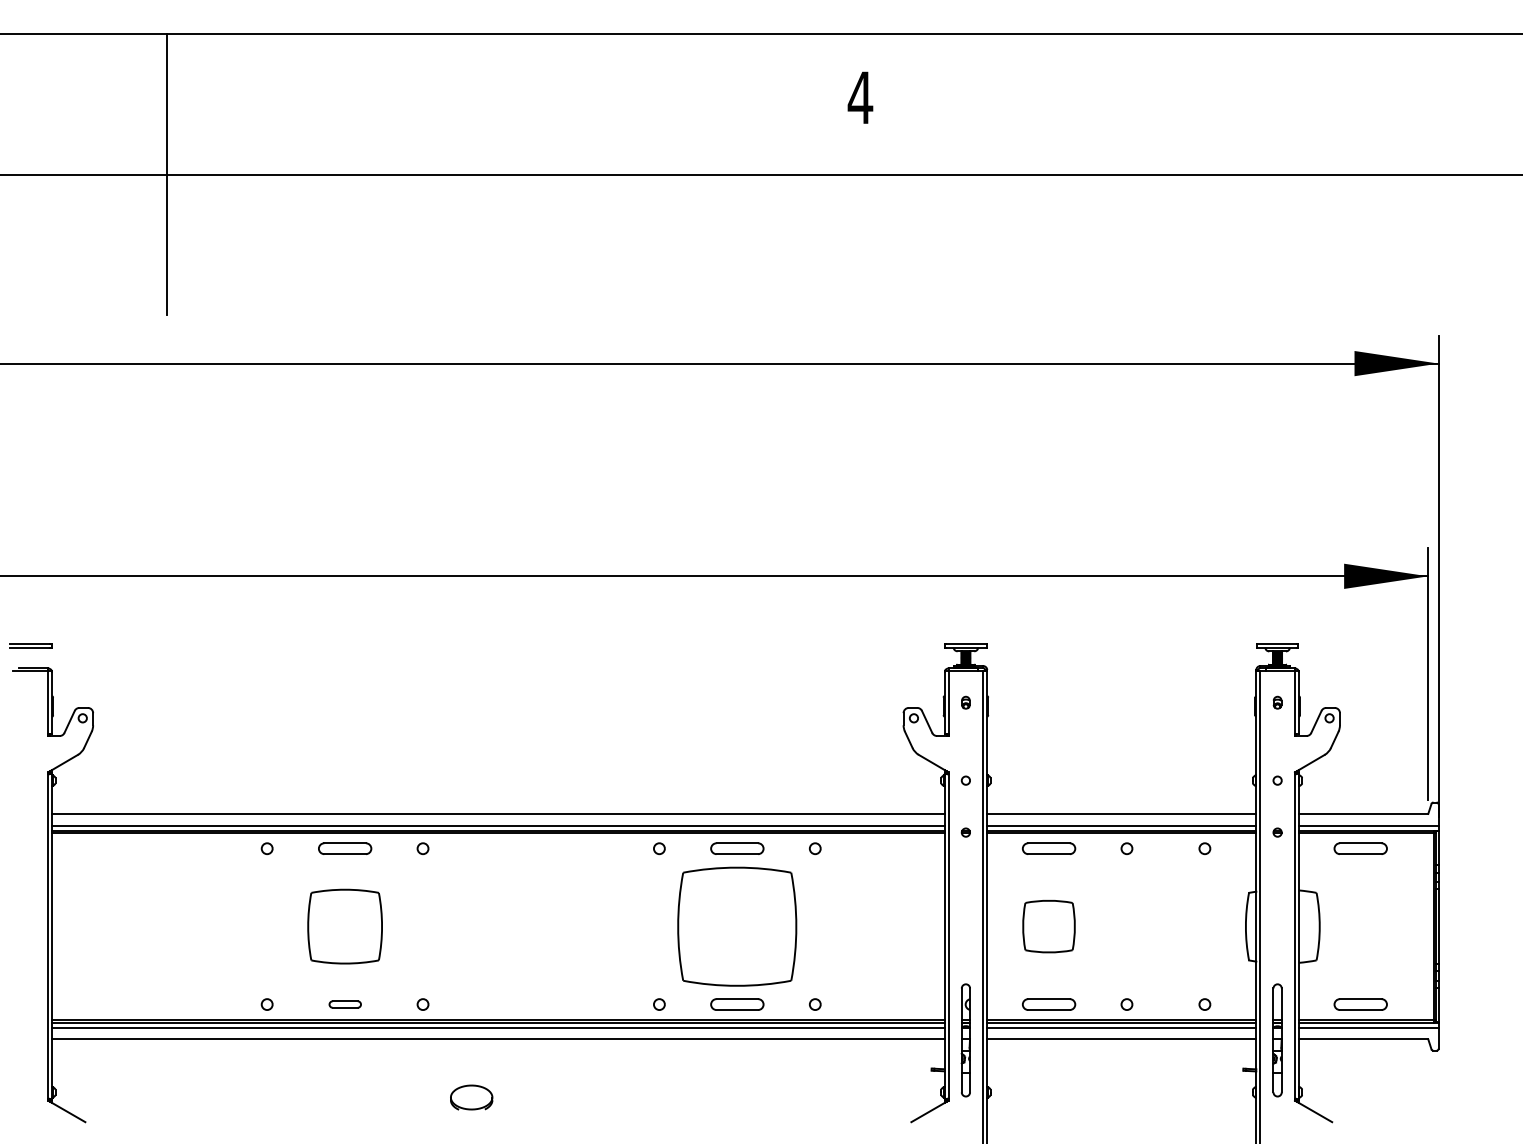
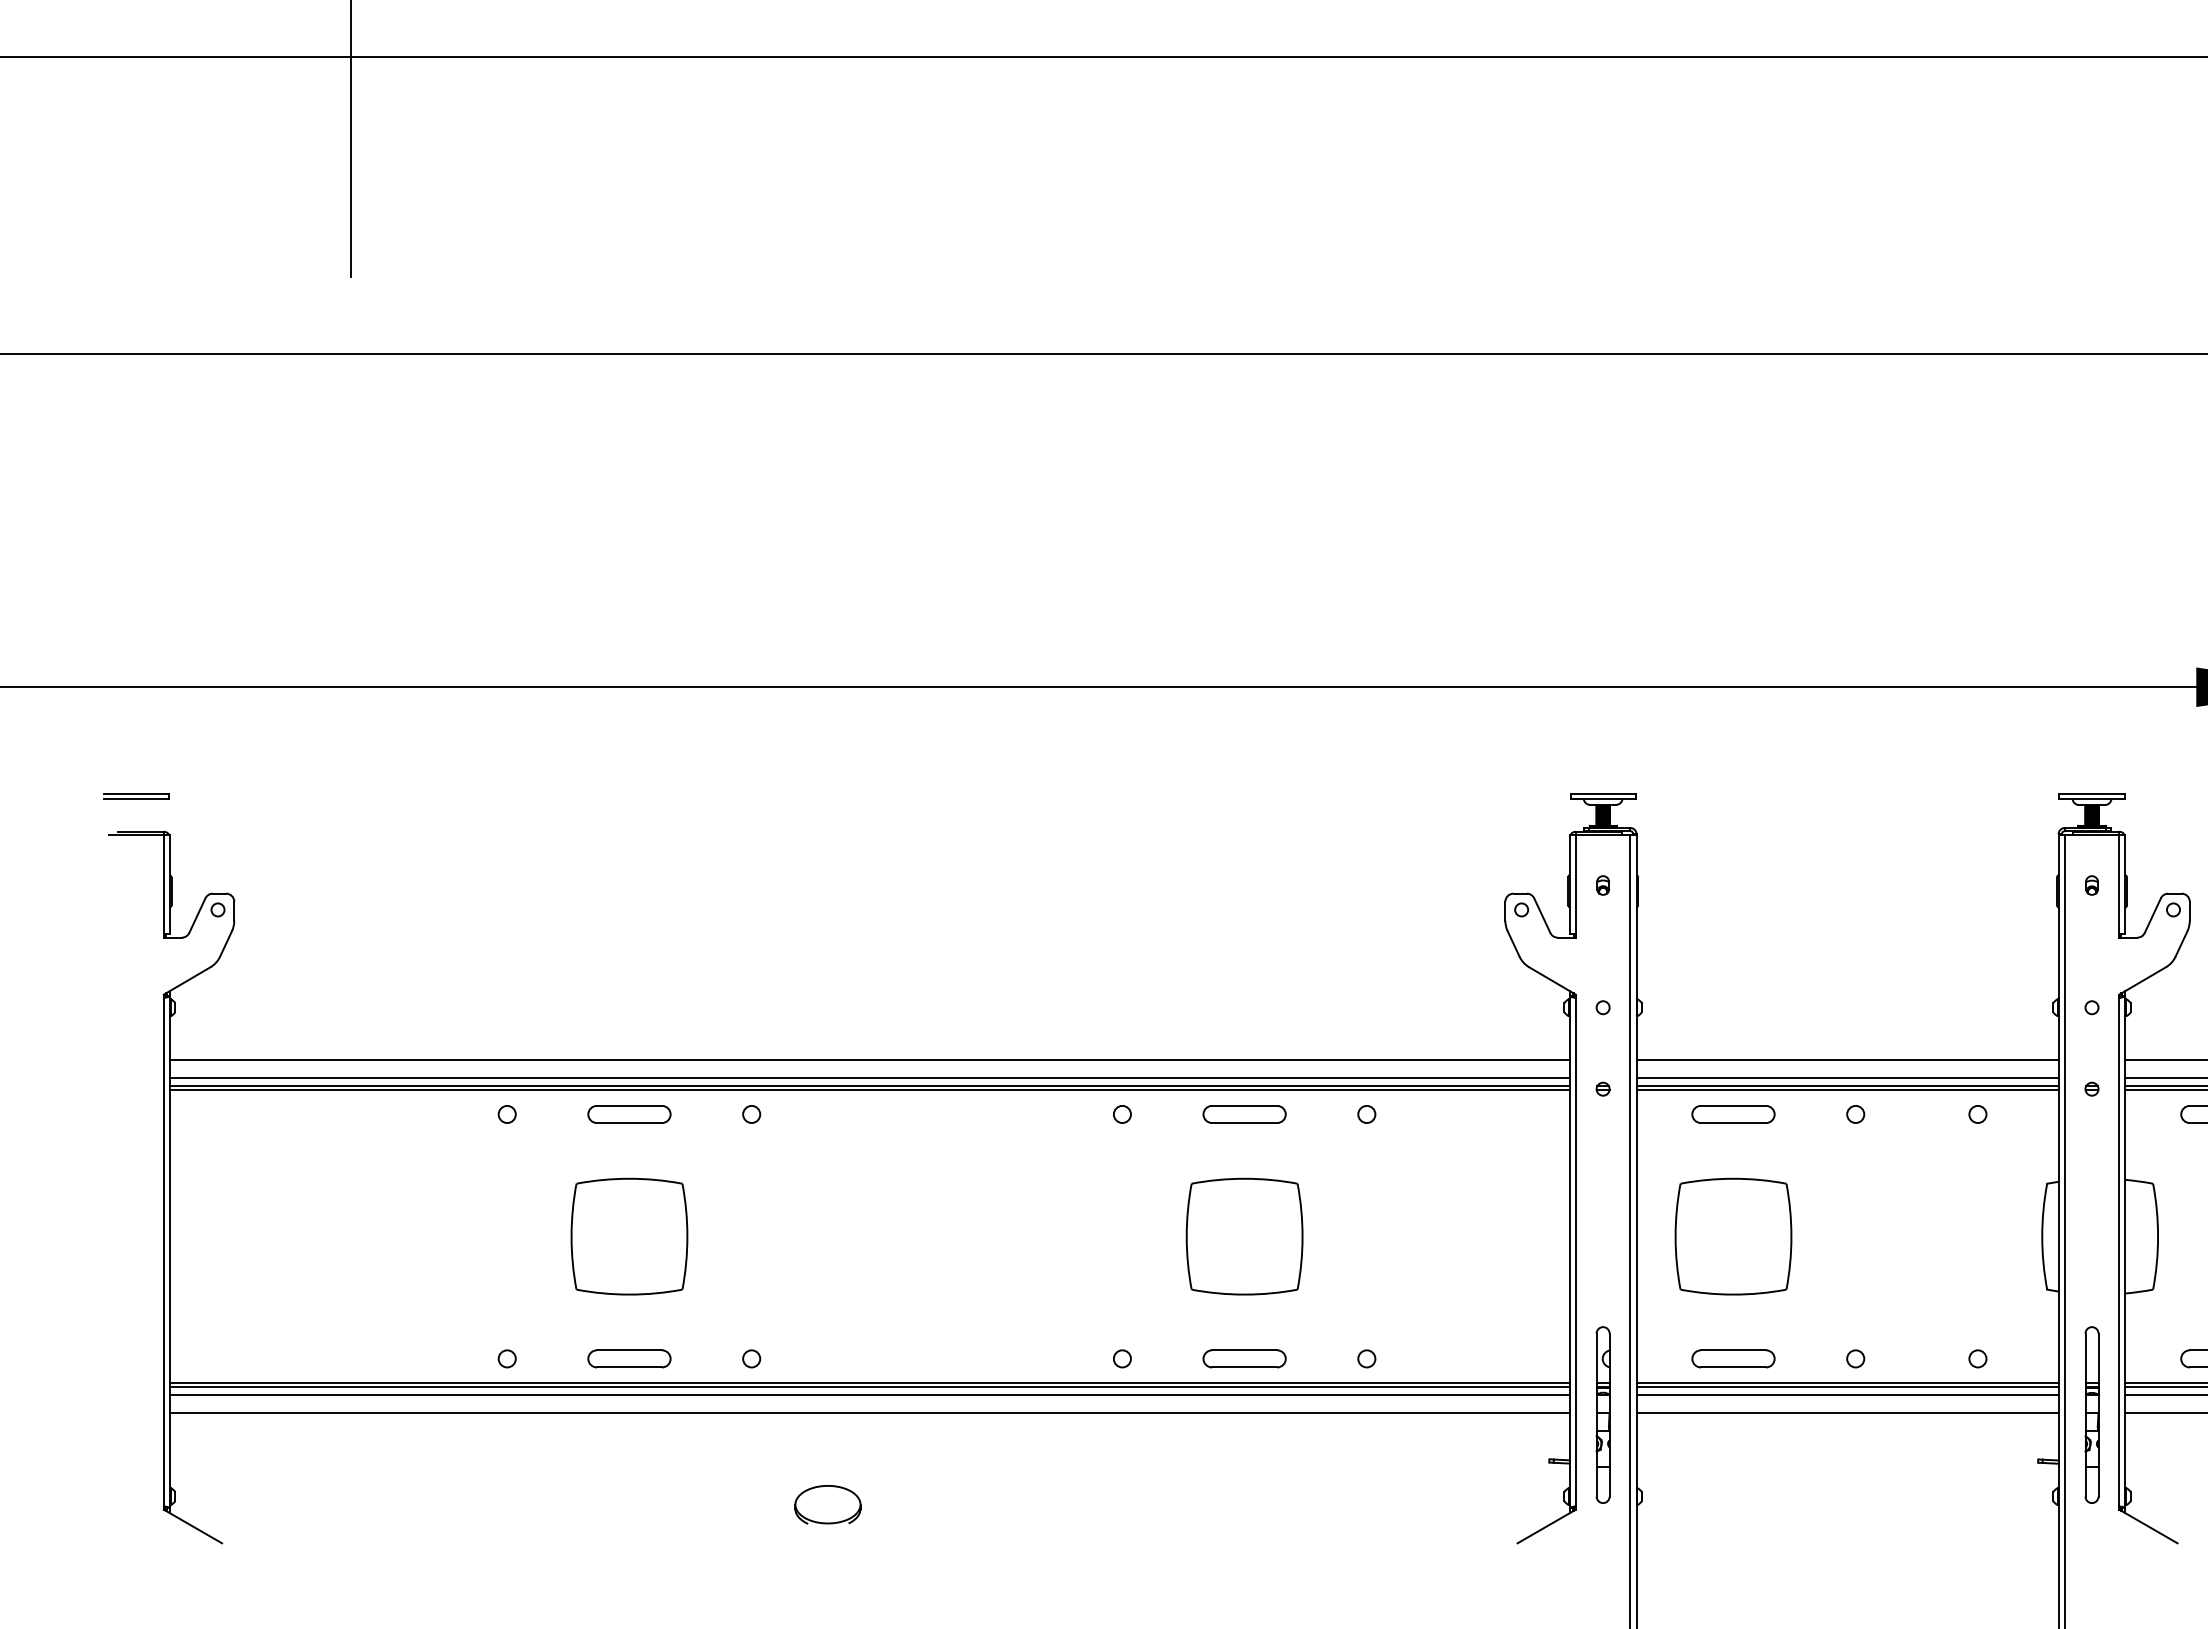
part: (737, 926) -> (1244, 1236), size x0.62
part: (1048, 926) -> (1732, 1236), size x1.43
part: (345, 1004) -> (630, 1358), size x1.67

